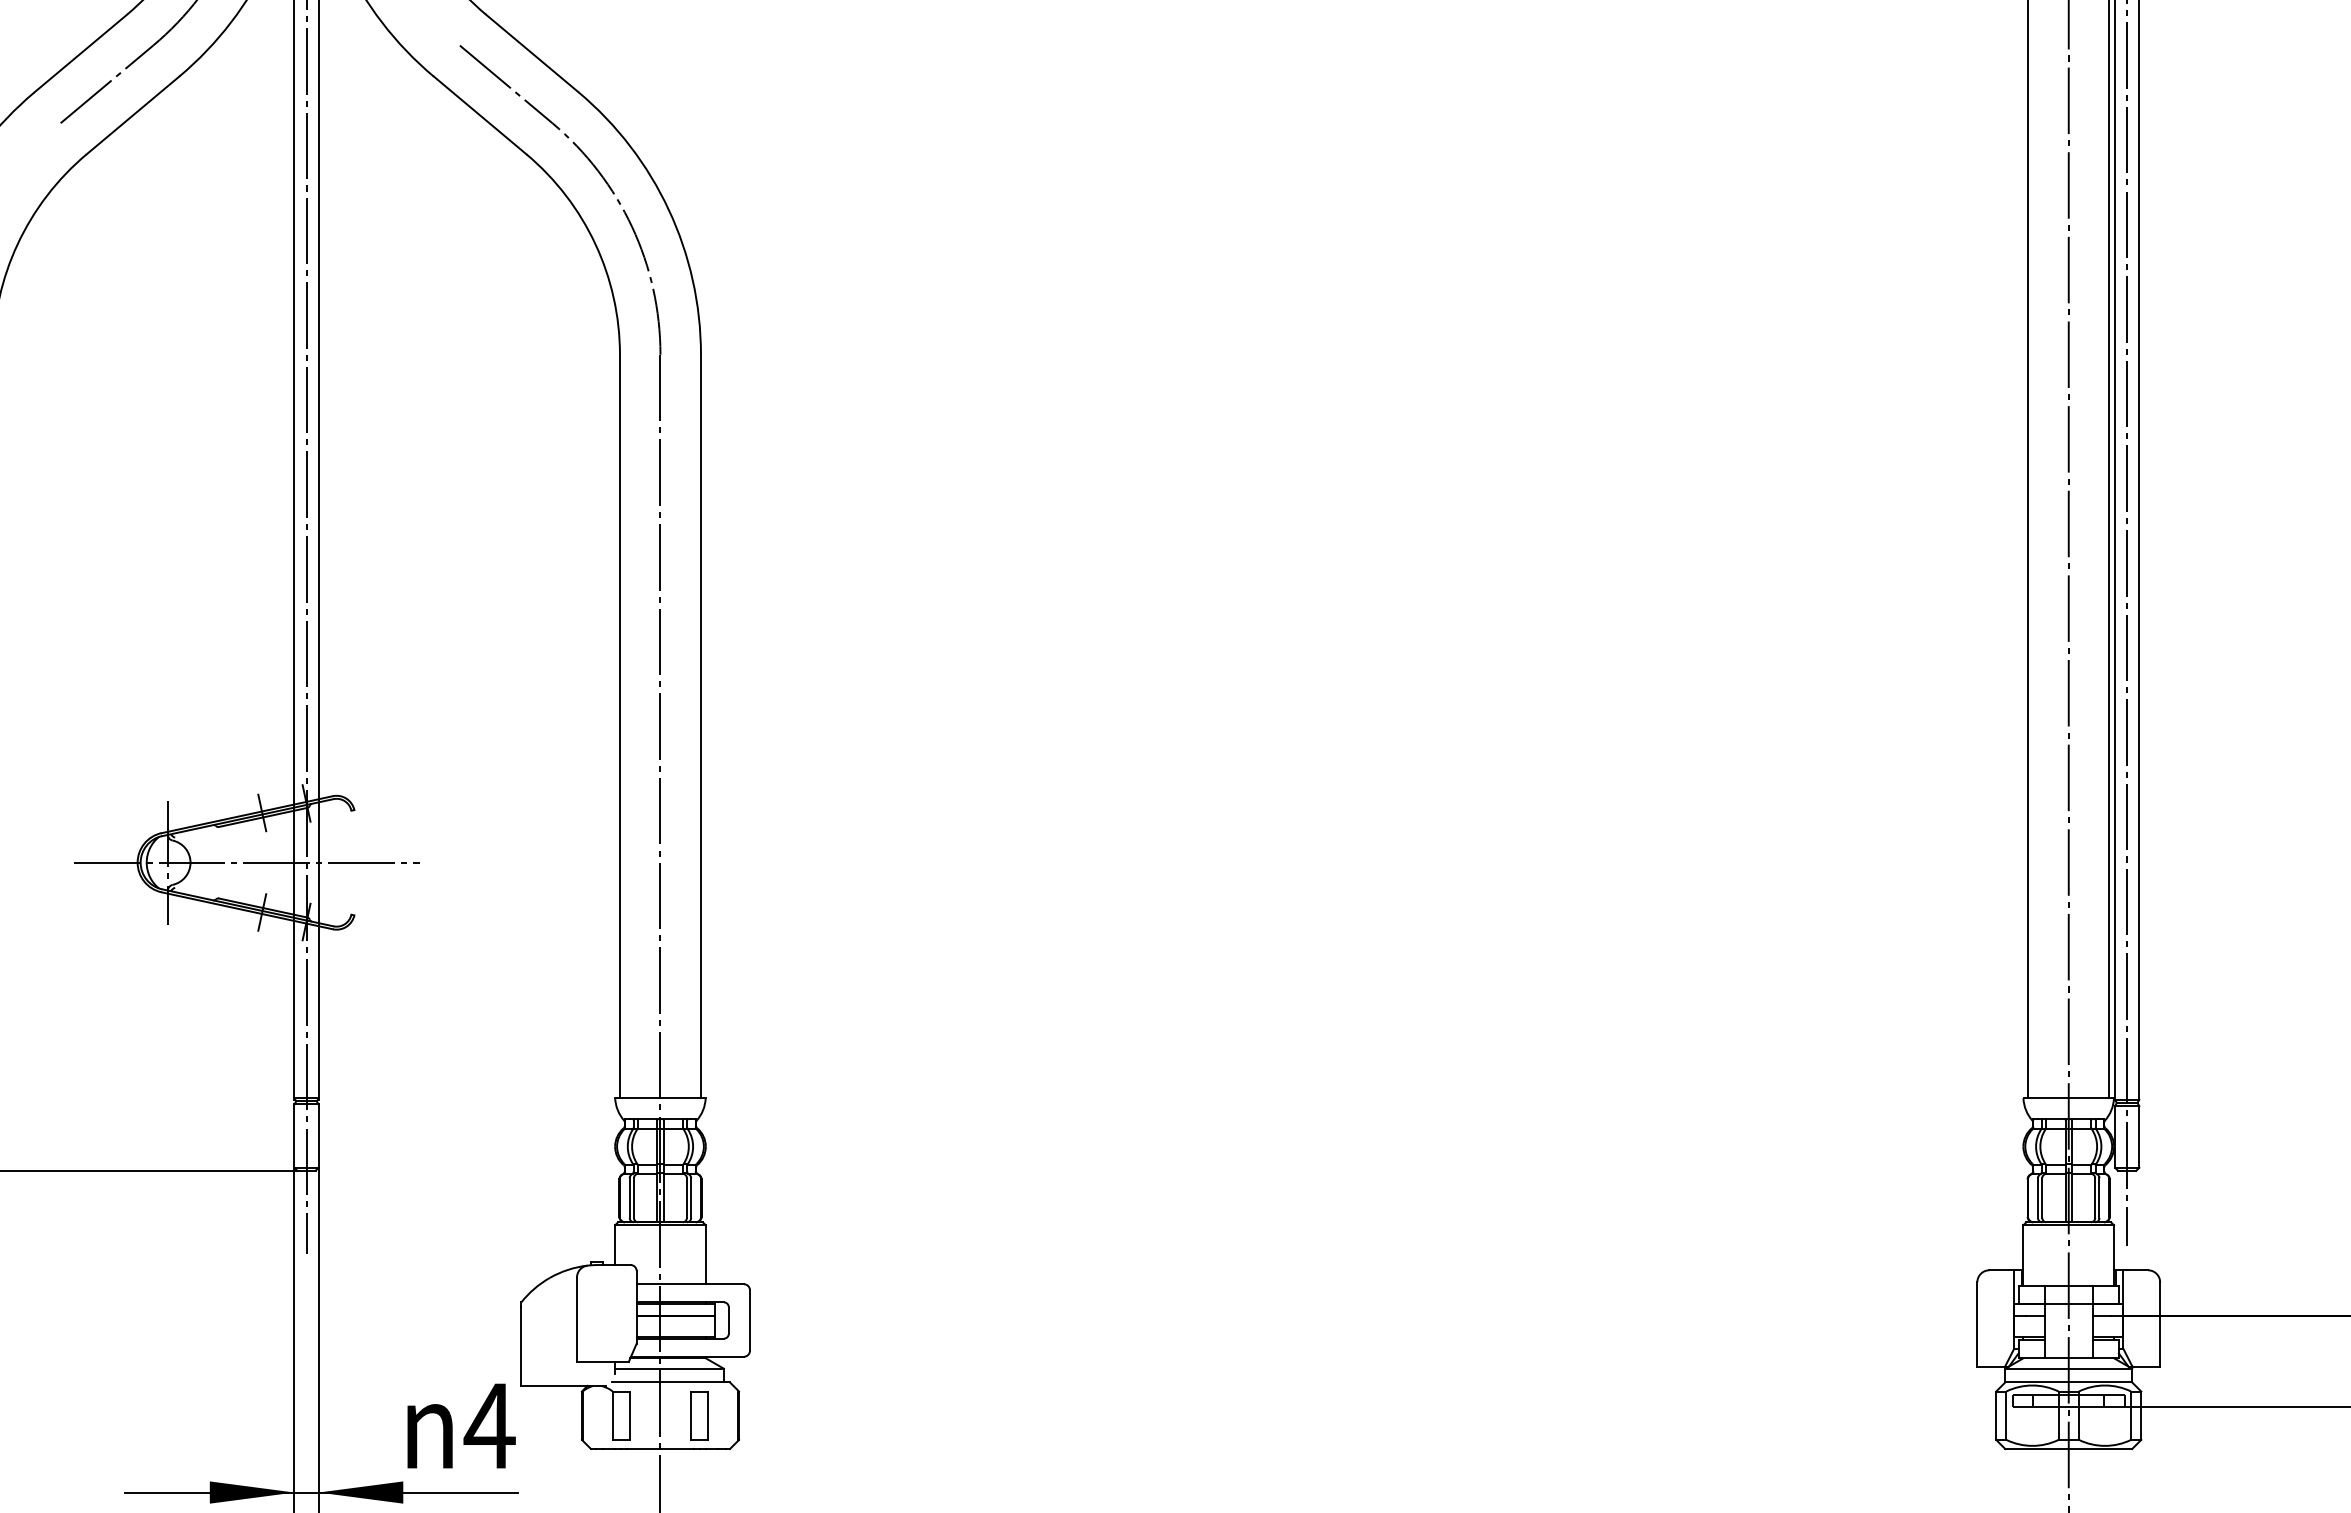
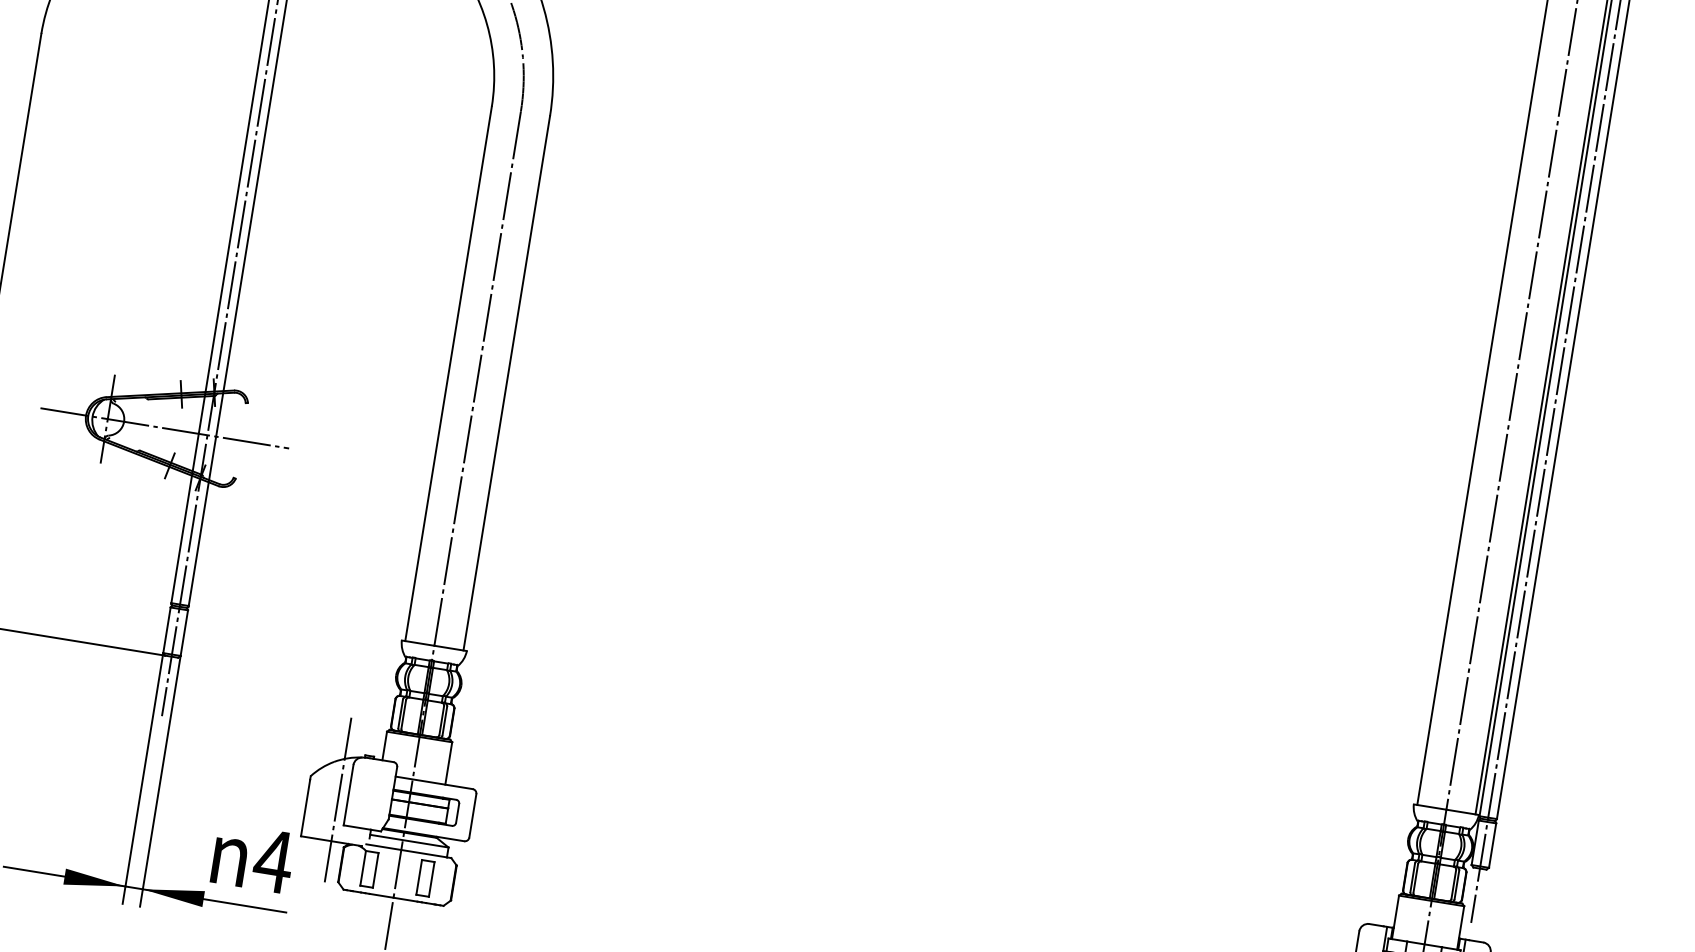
line: (563, 1328) -> (337, 799), added

